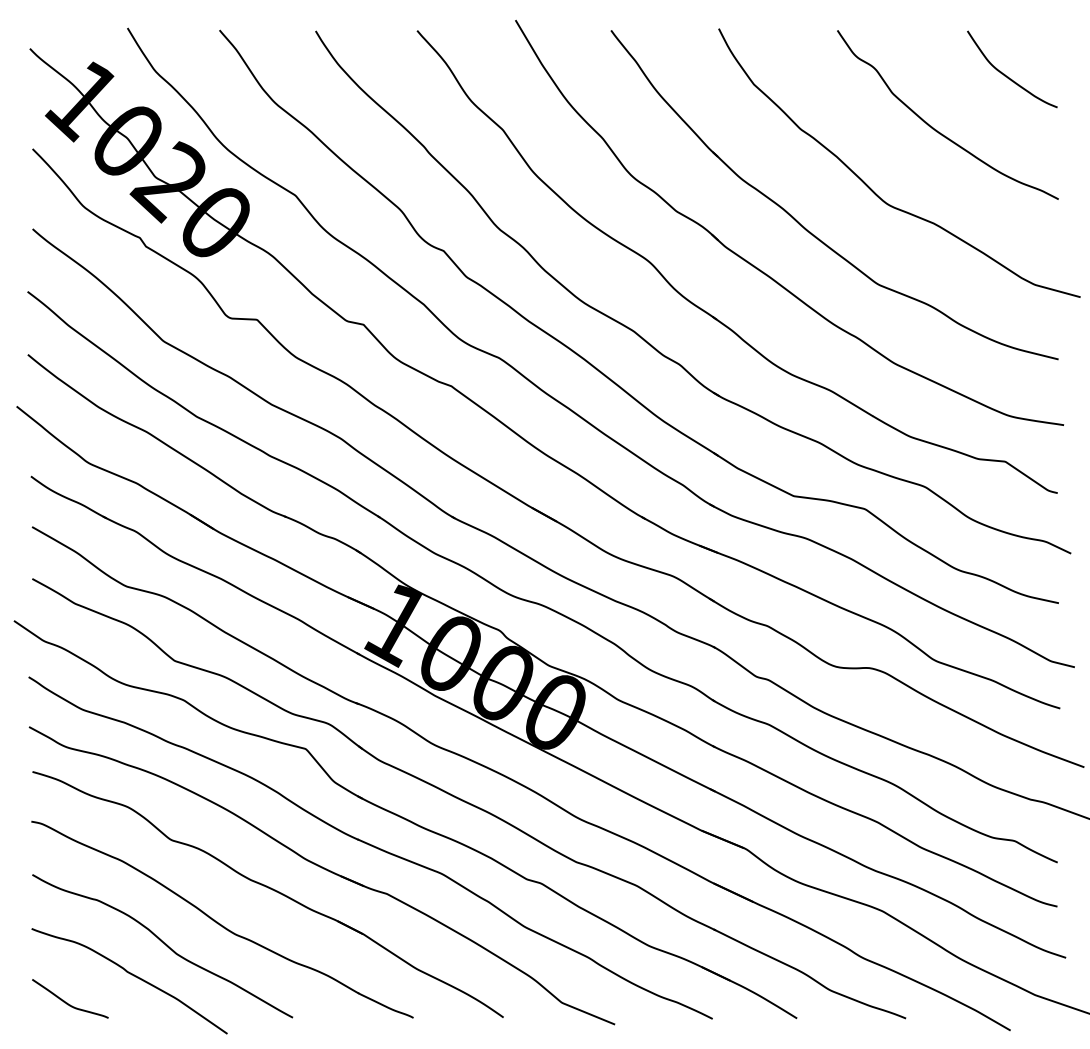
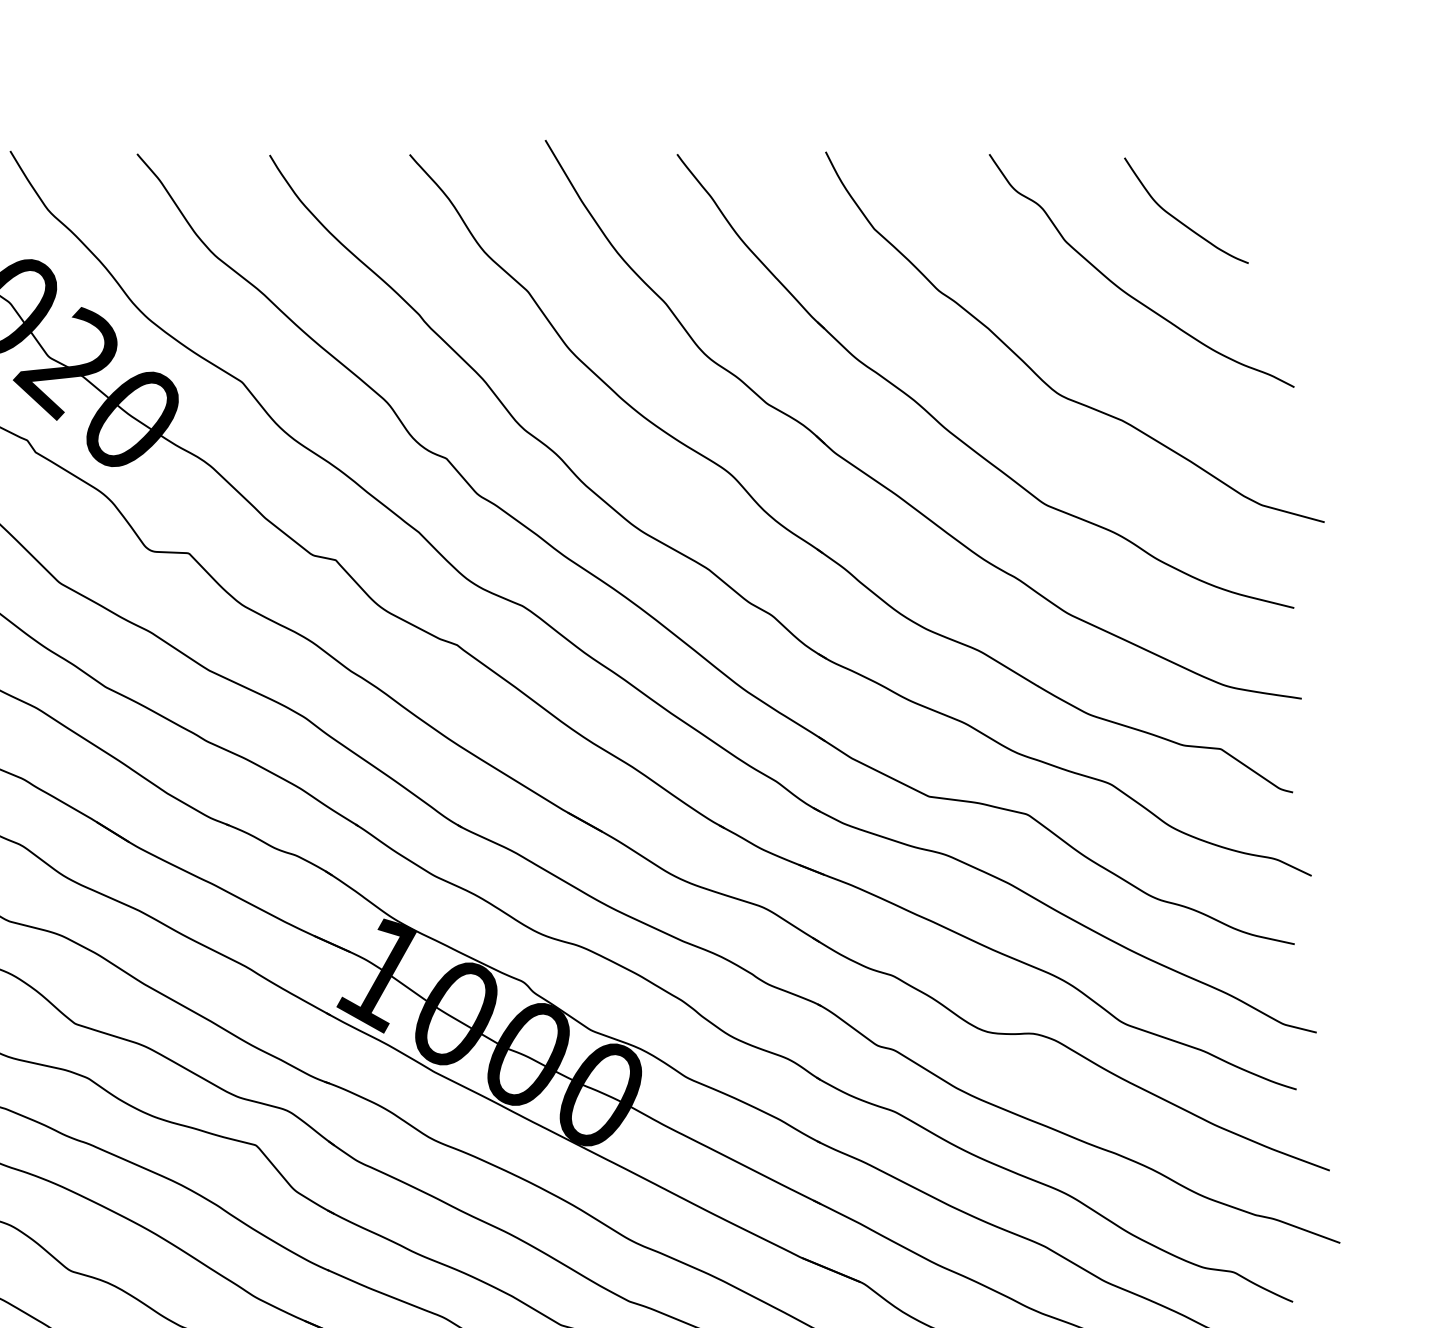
curve: (1008, 76) -> (1181, 220), moved

